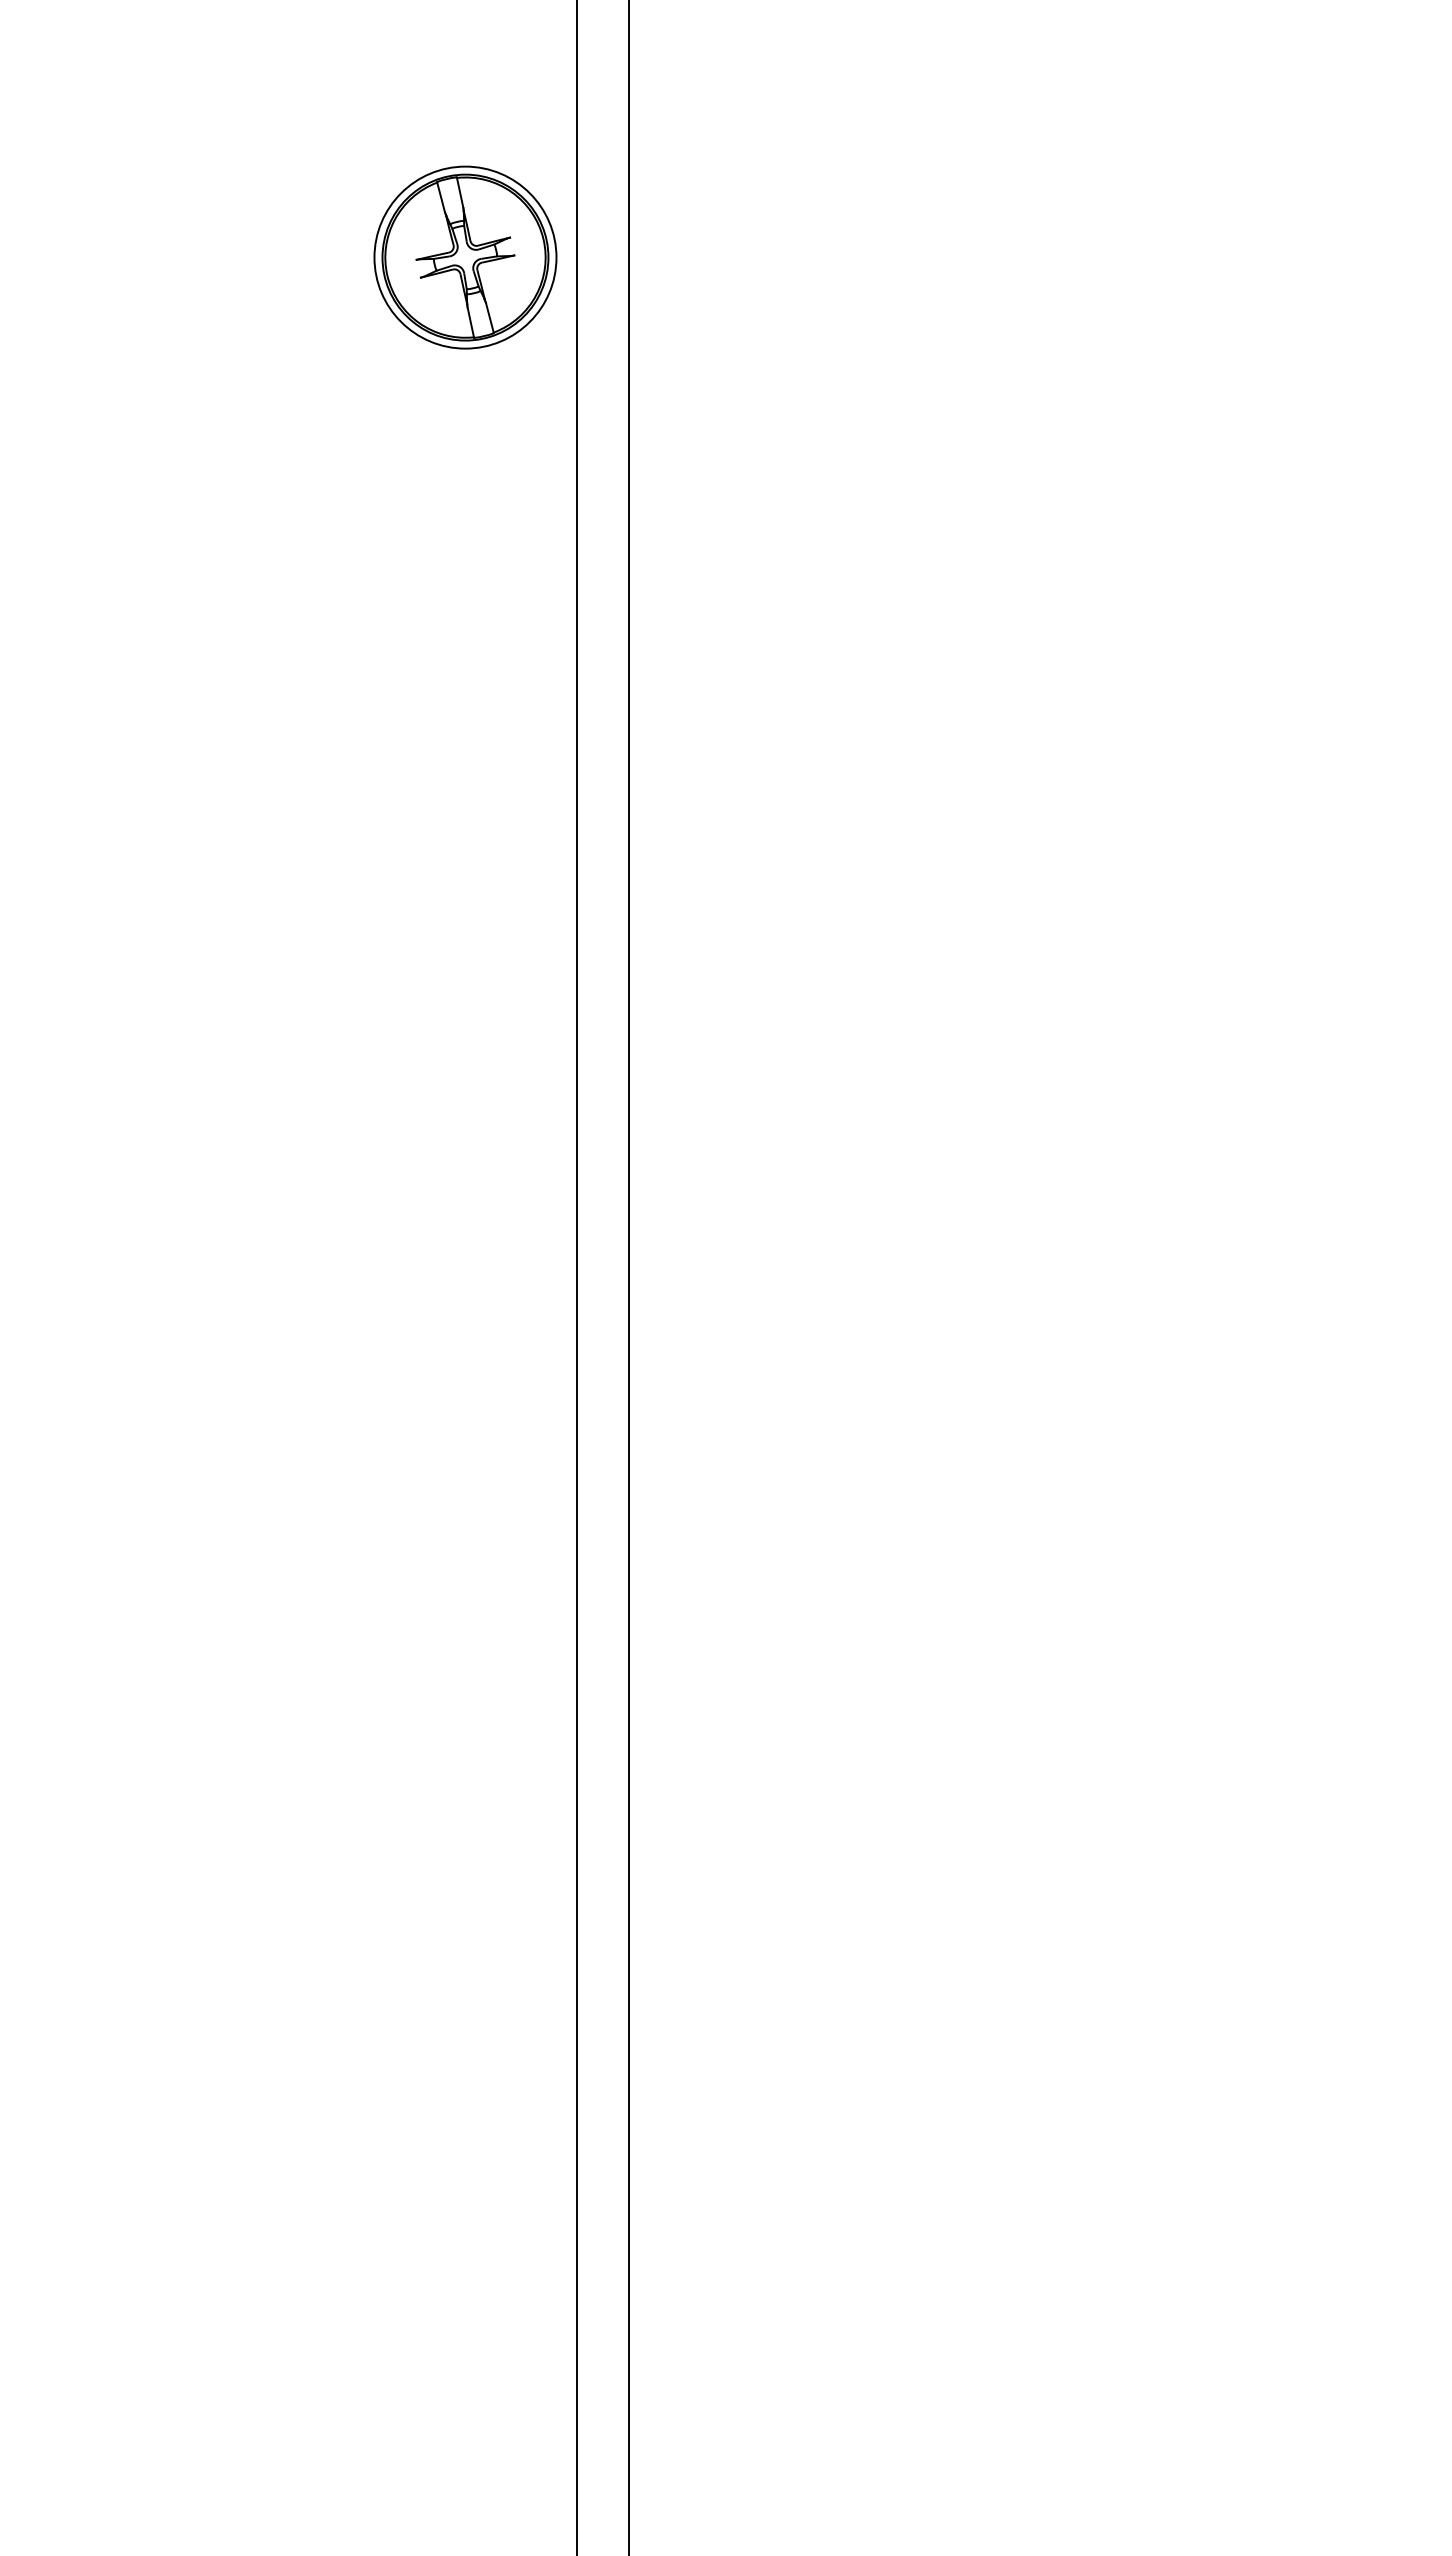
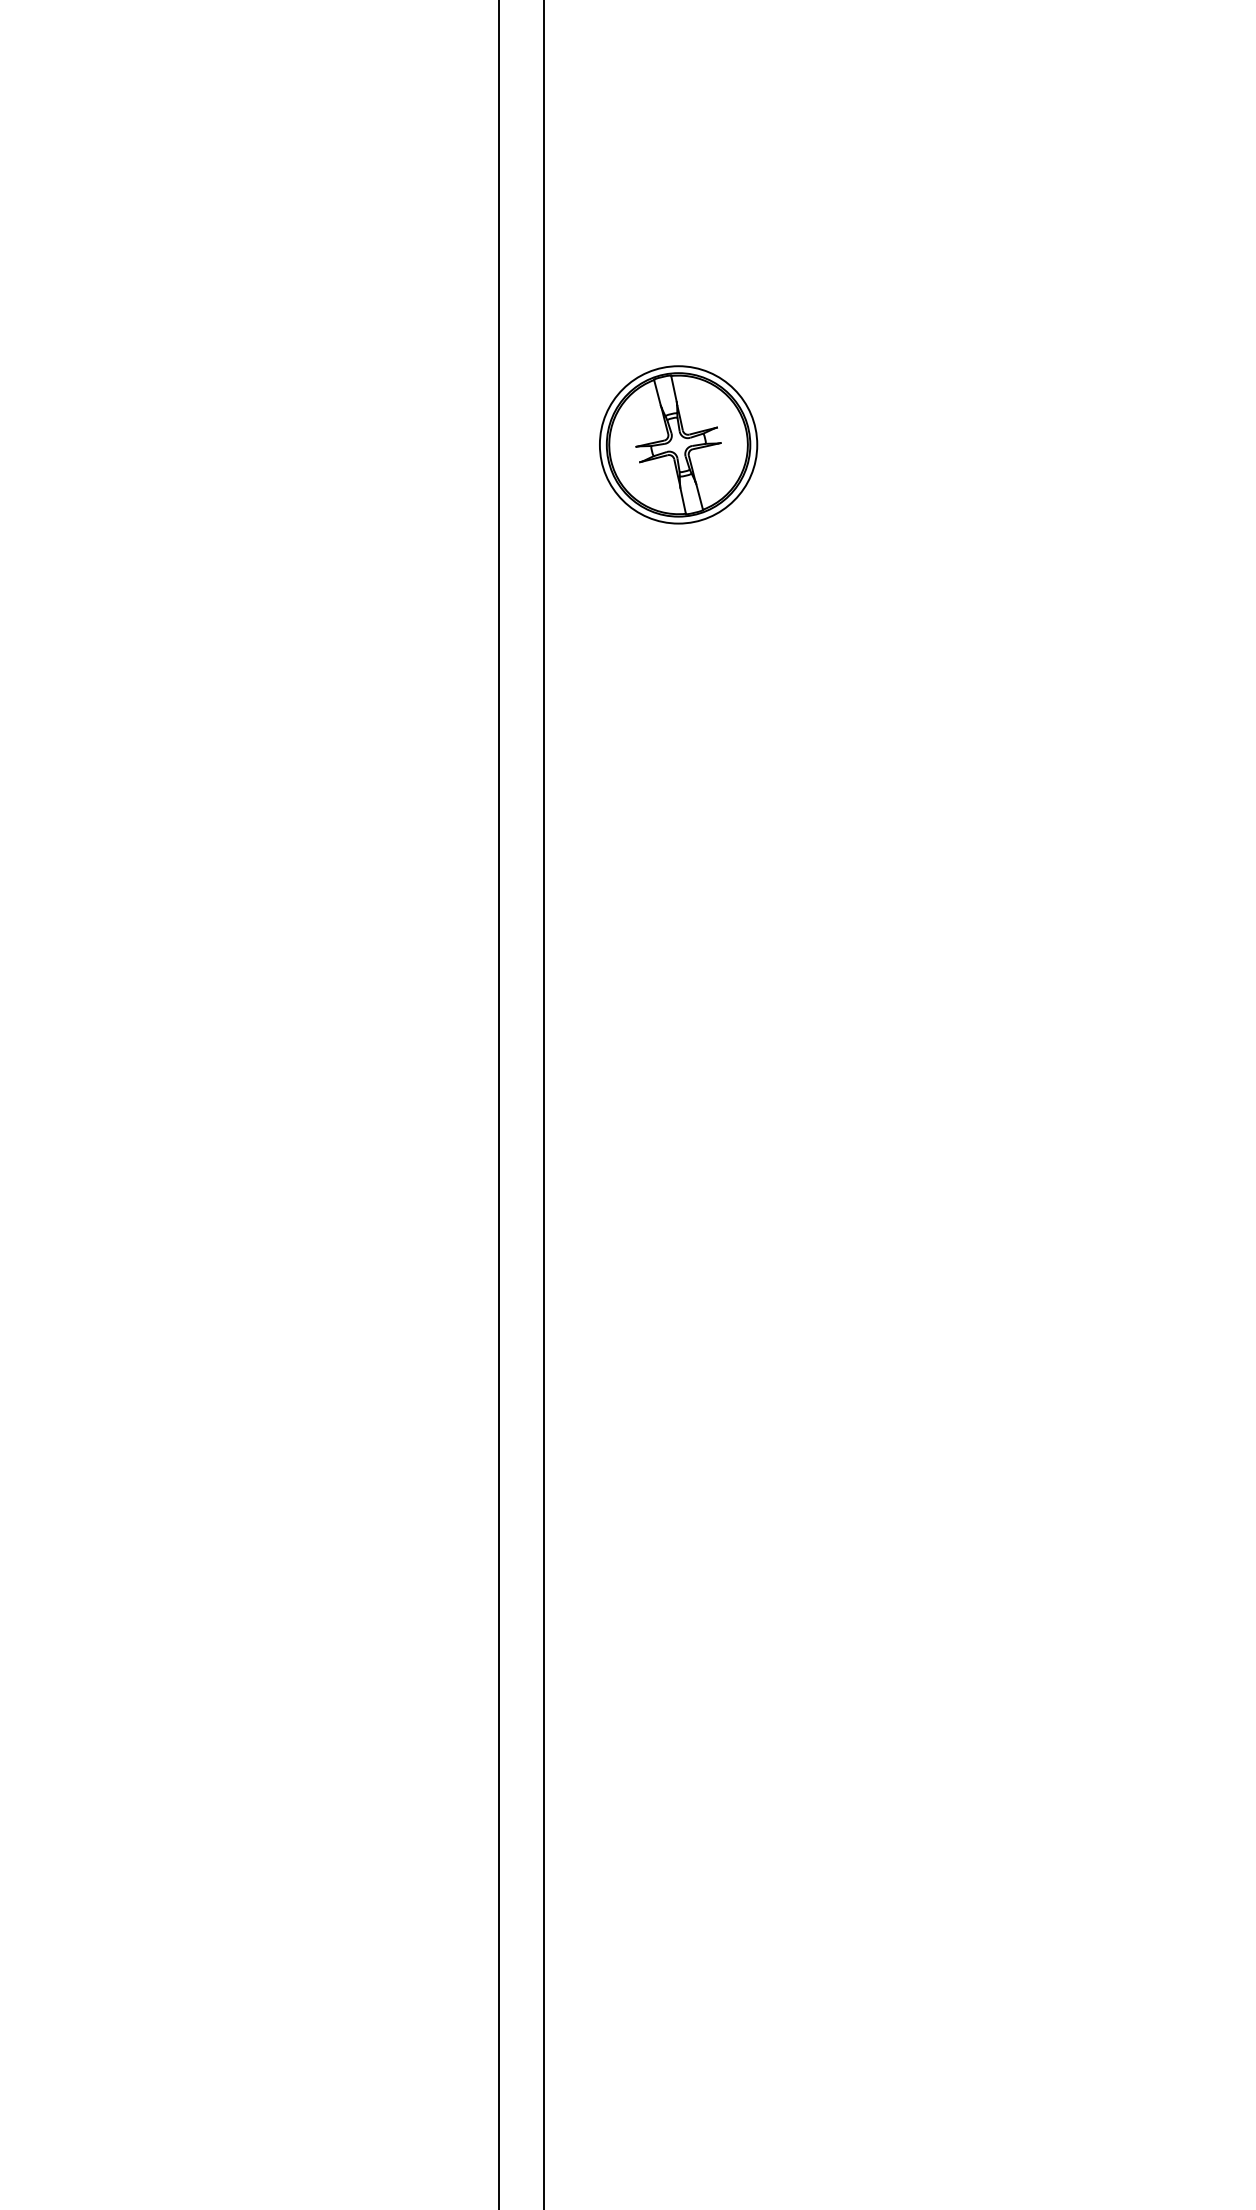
part: (465, 257) -> (678, 444), moved

